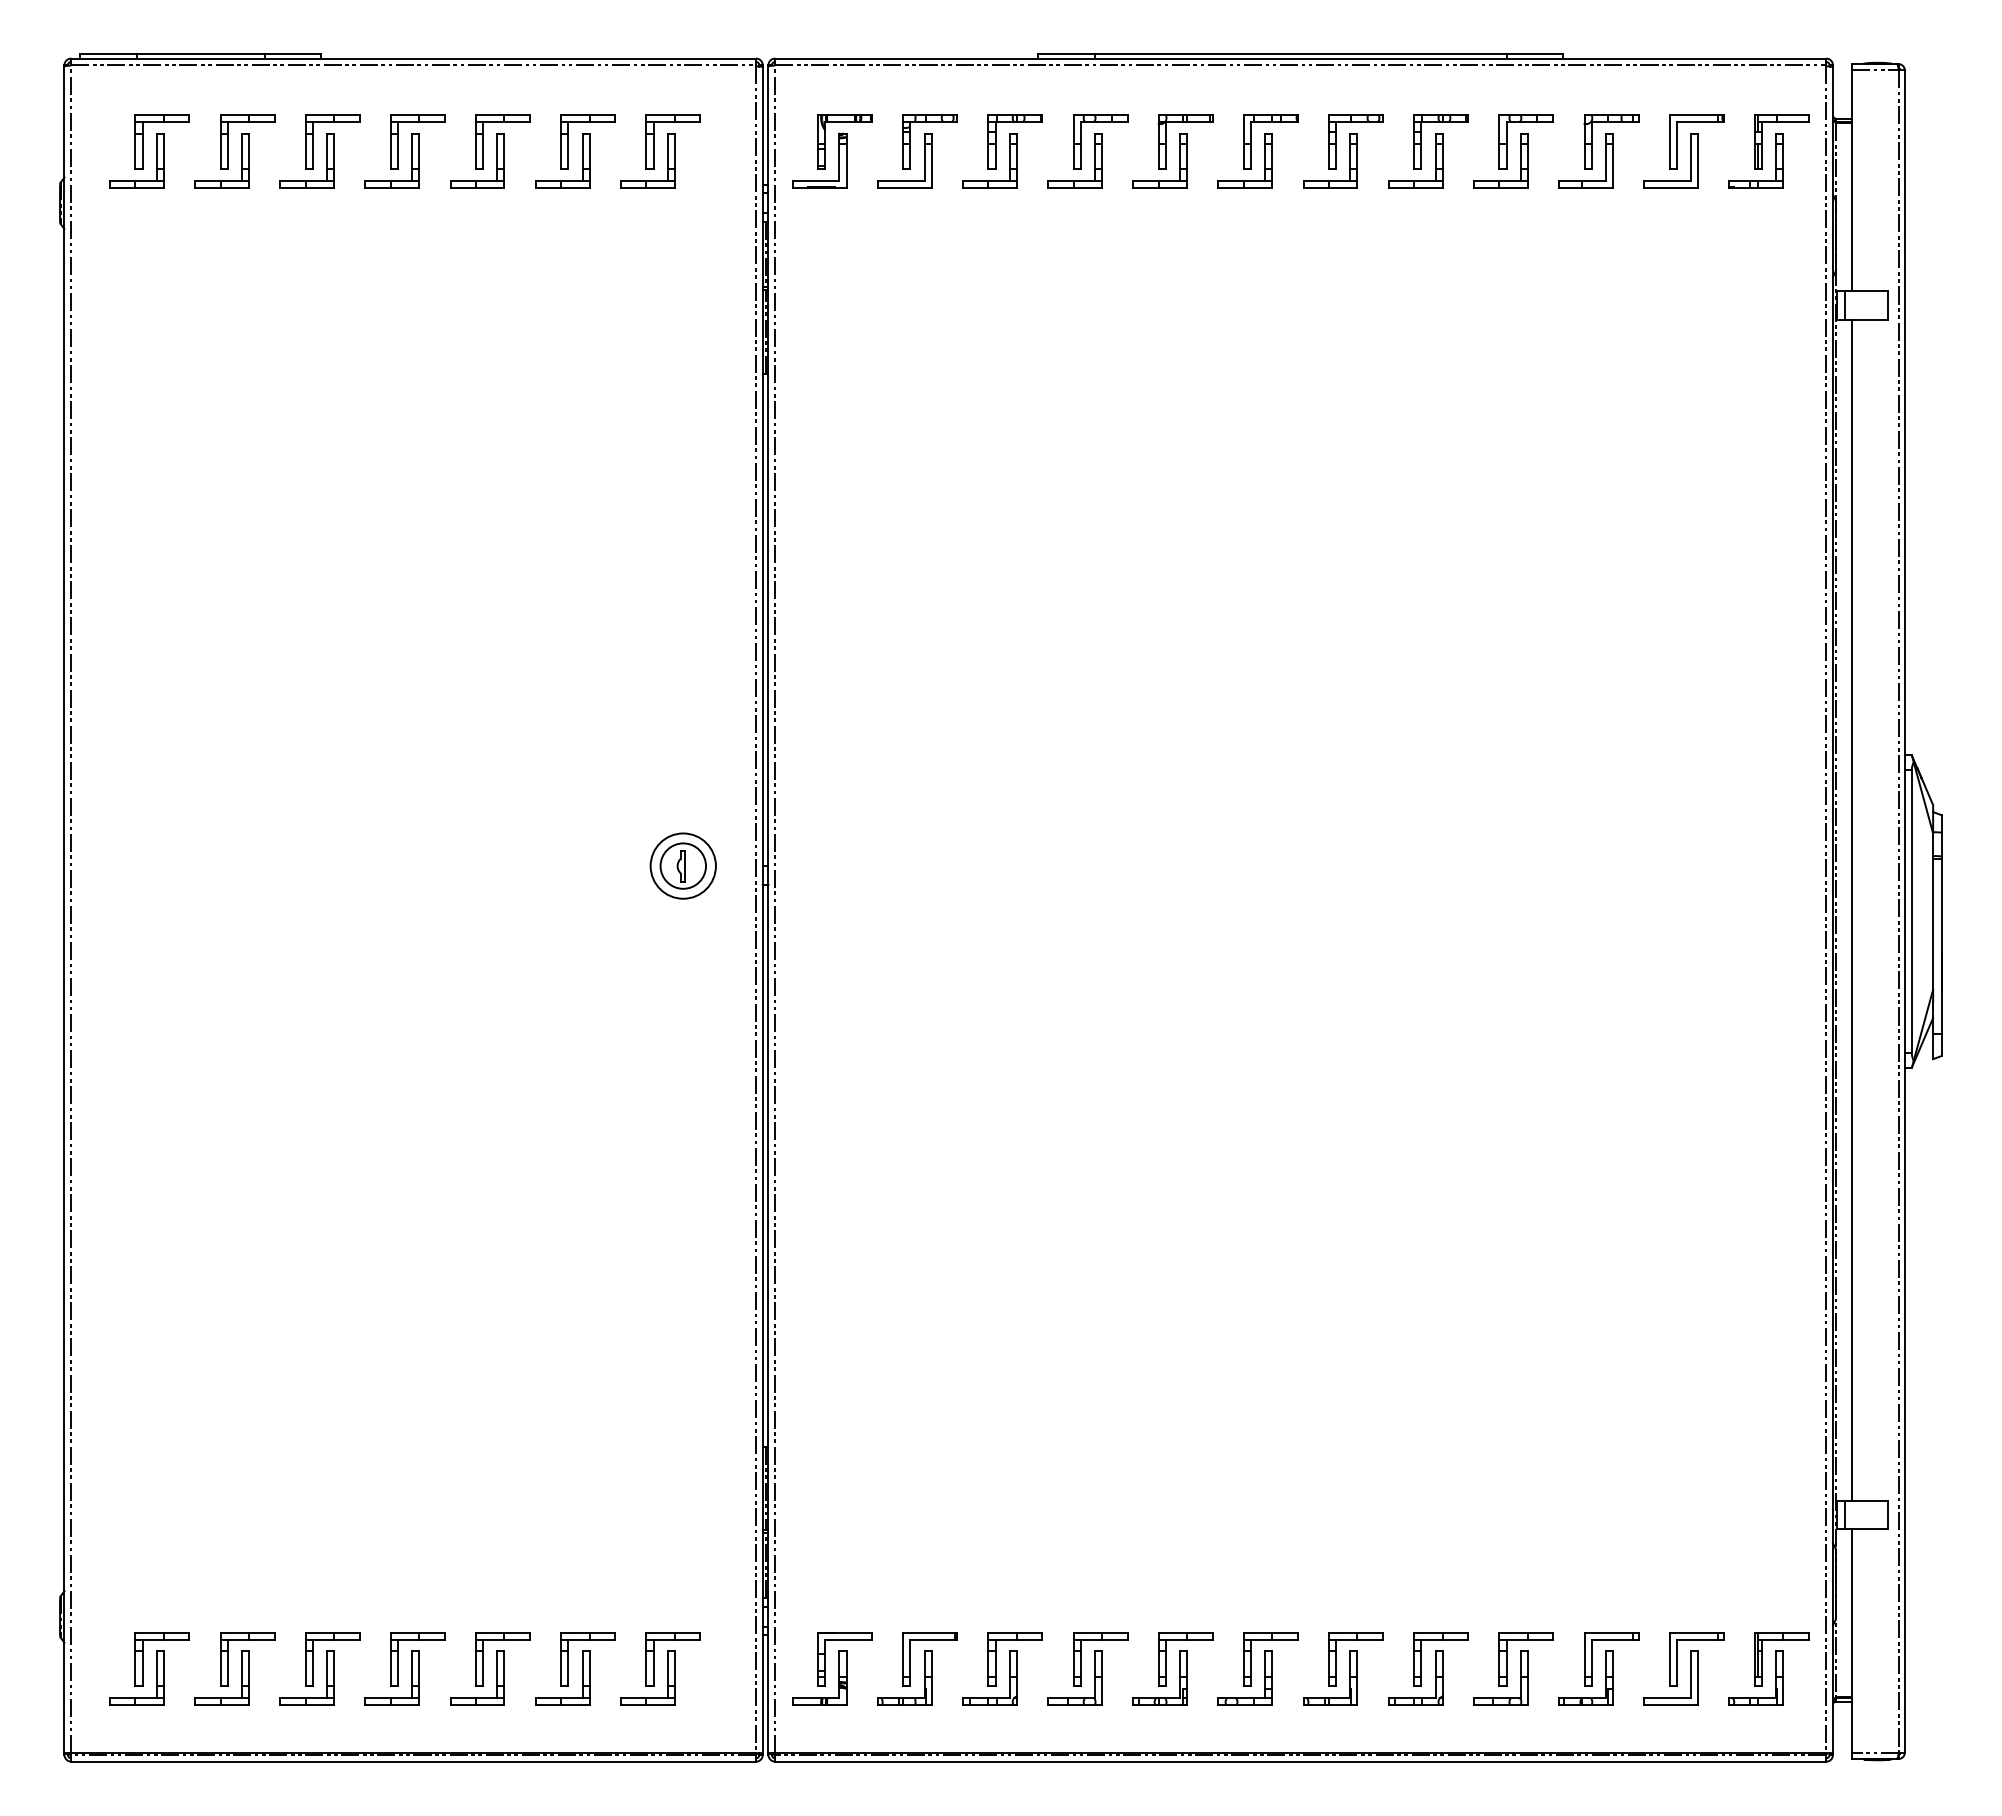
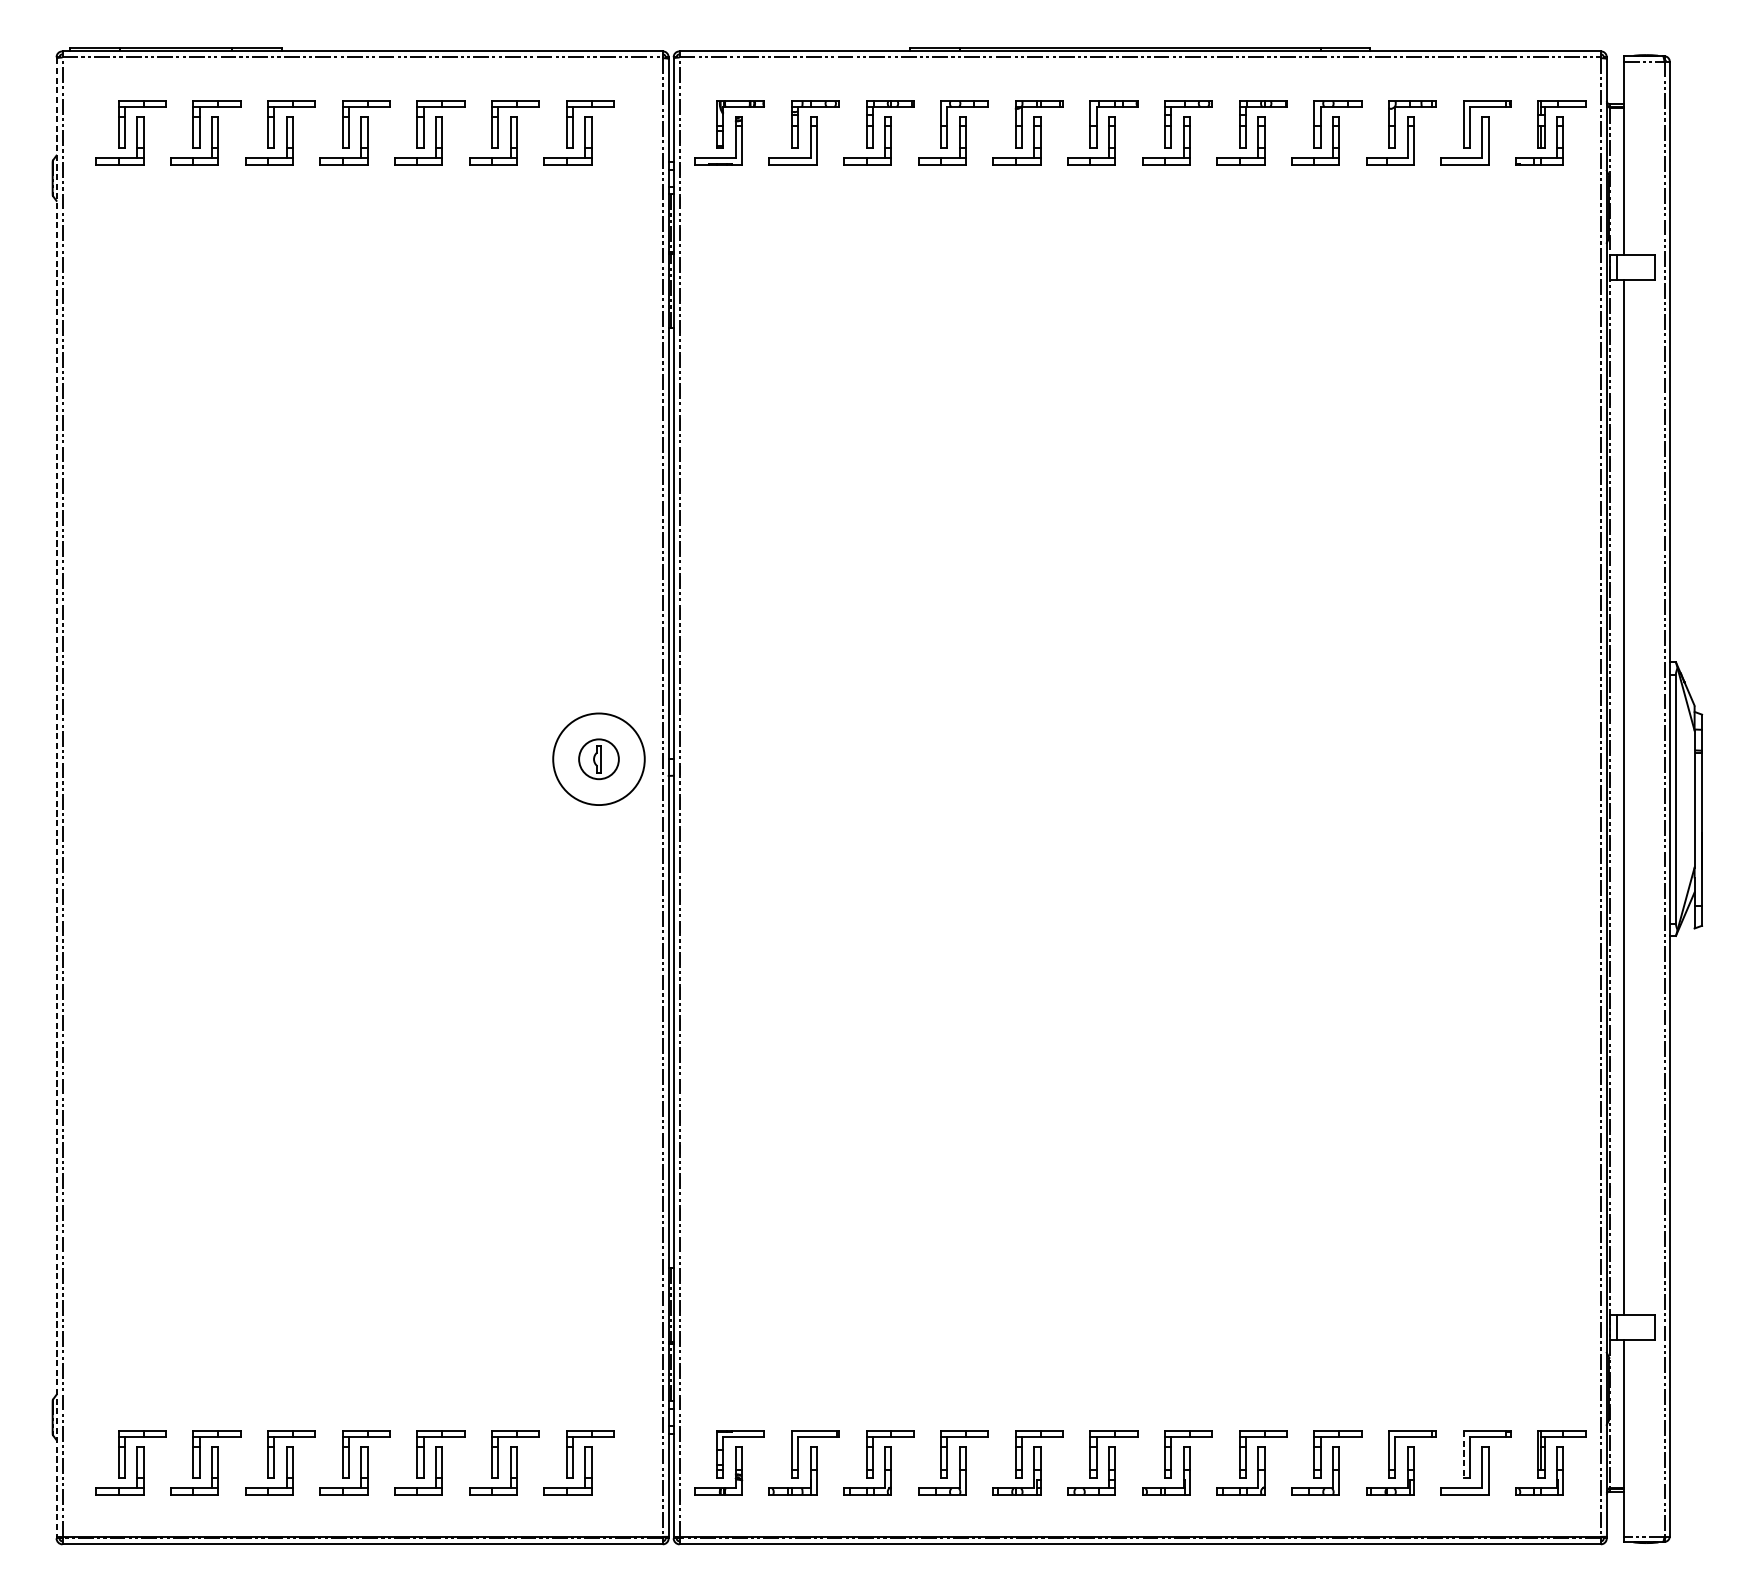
circle: (682, 865) -> (598, 758), size x1.6
line: (64, 910) -> (56, 798), solid -> dashed
line: (1669, 1659) -> (1463, 1454), solid -> dashed

